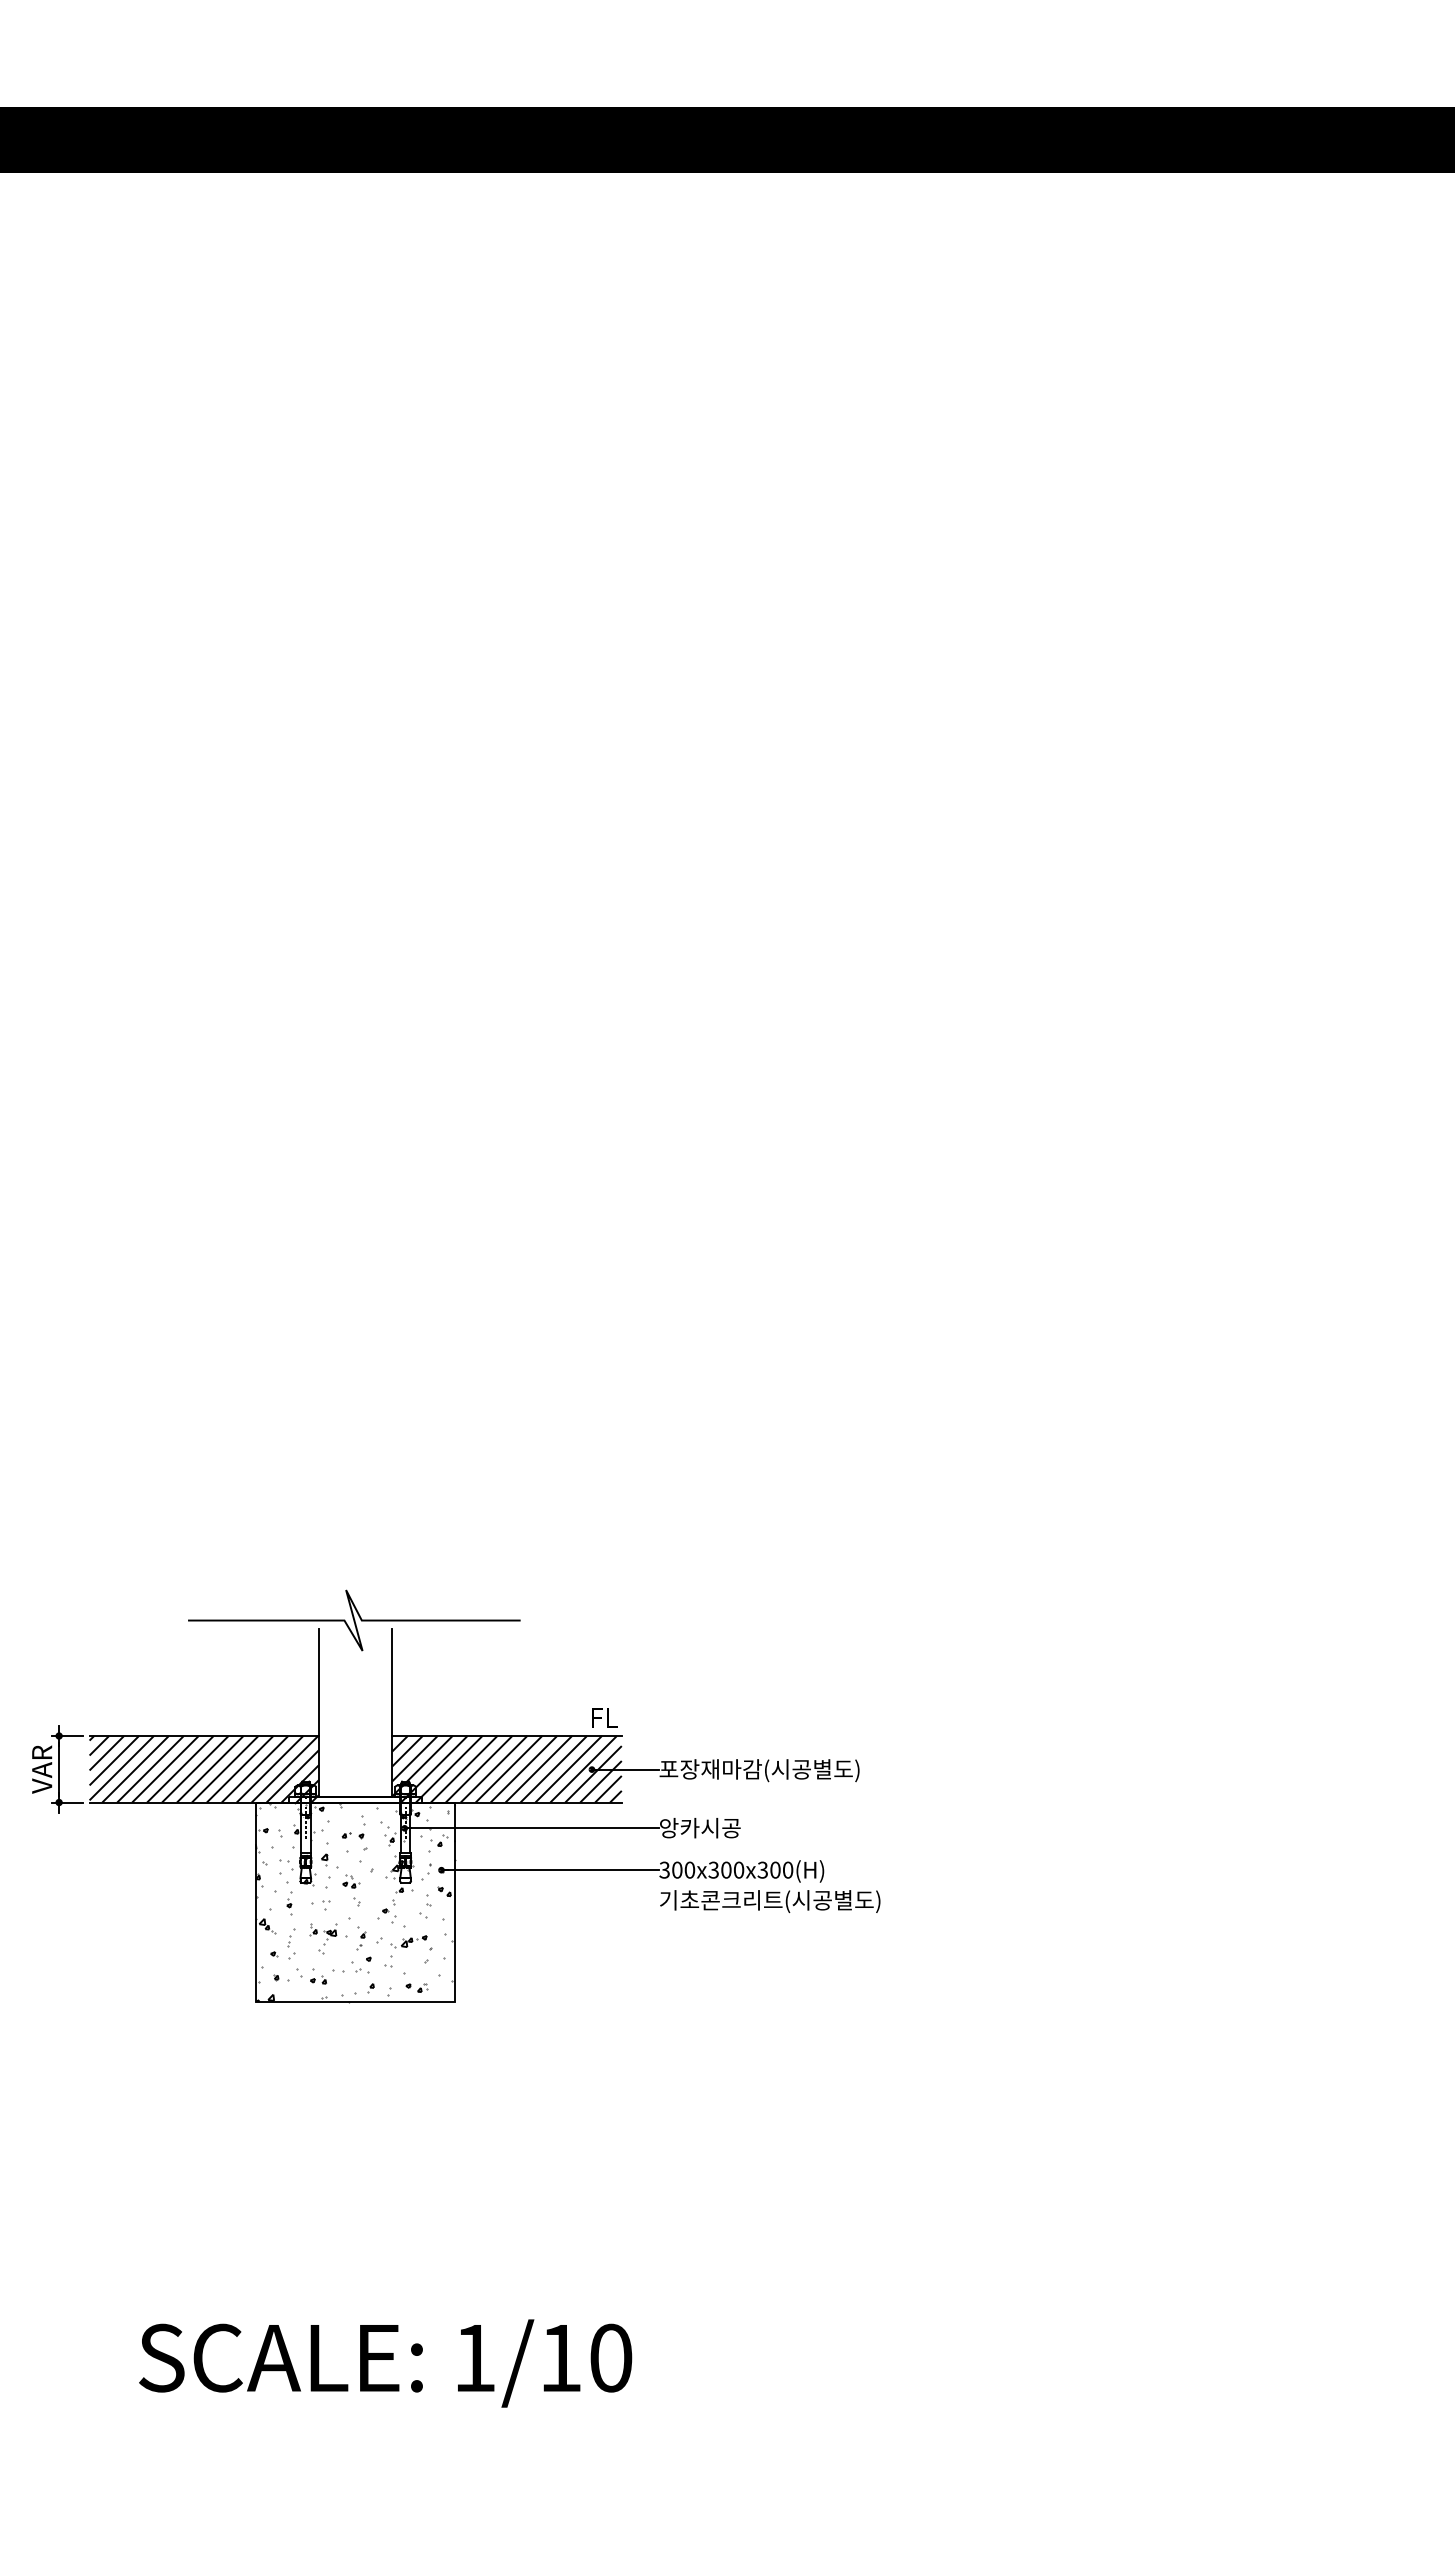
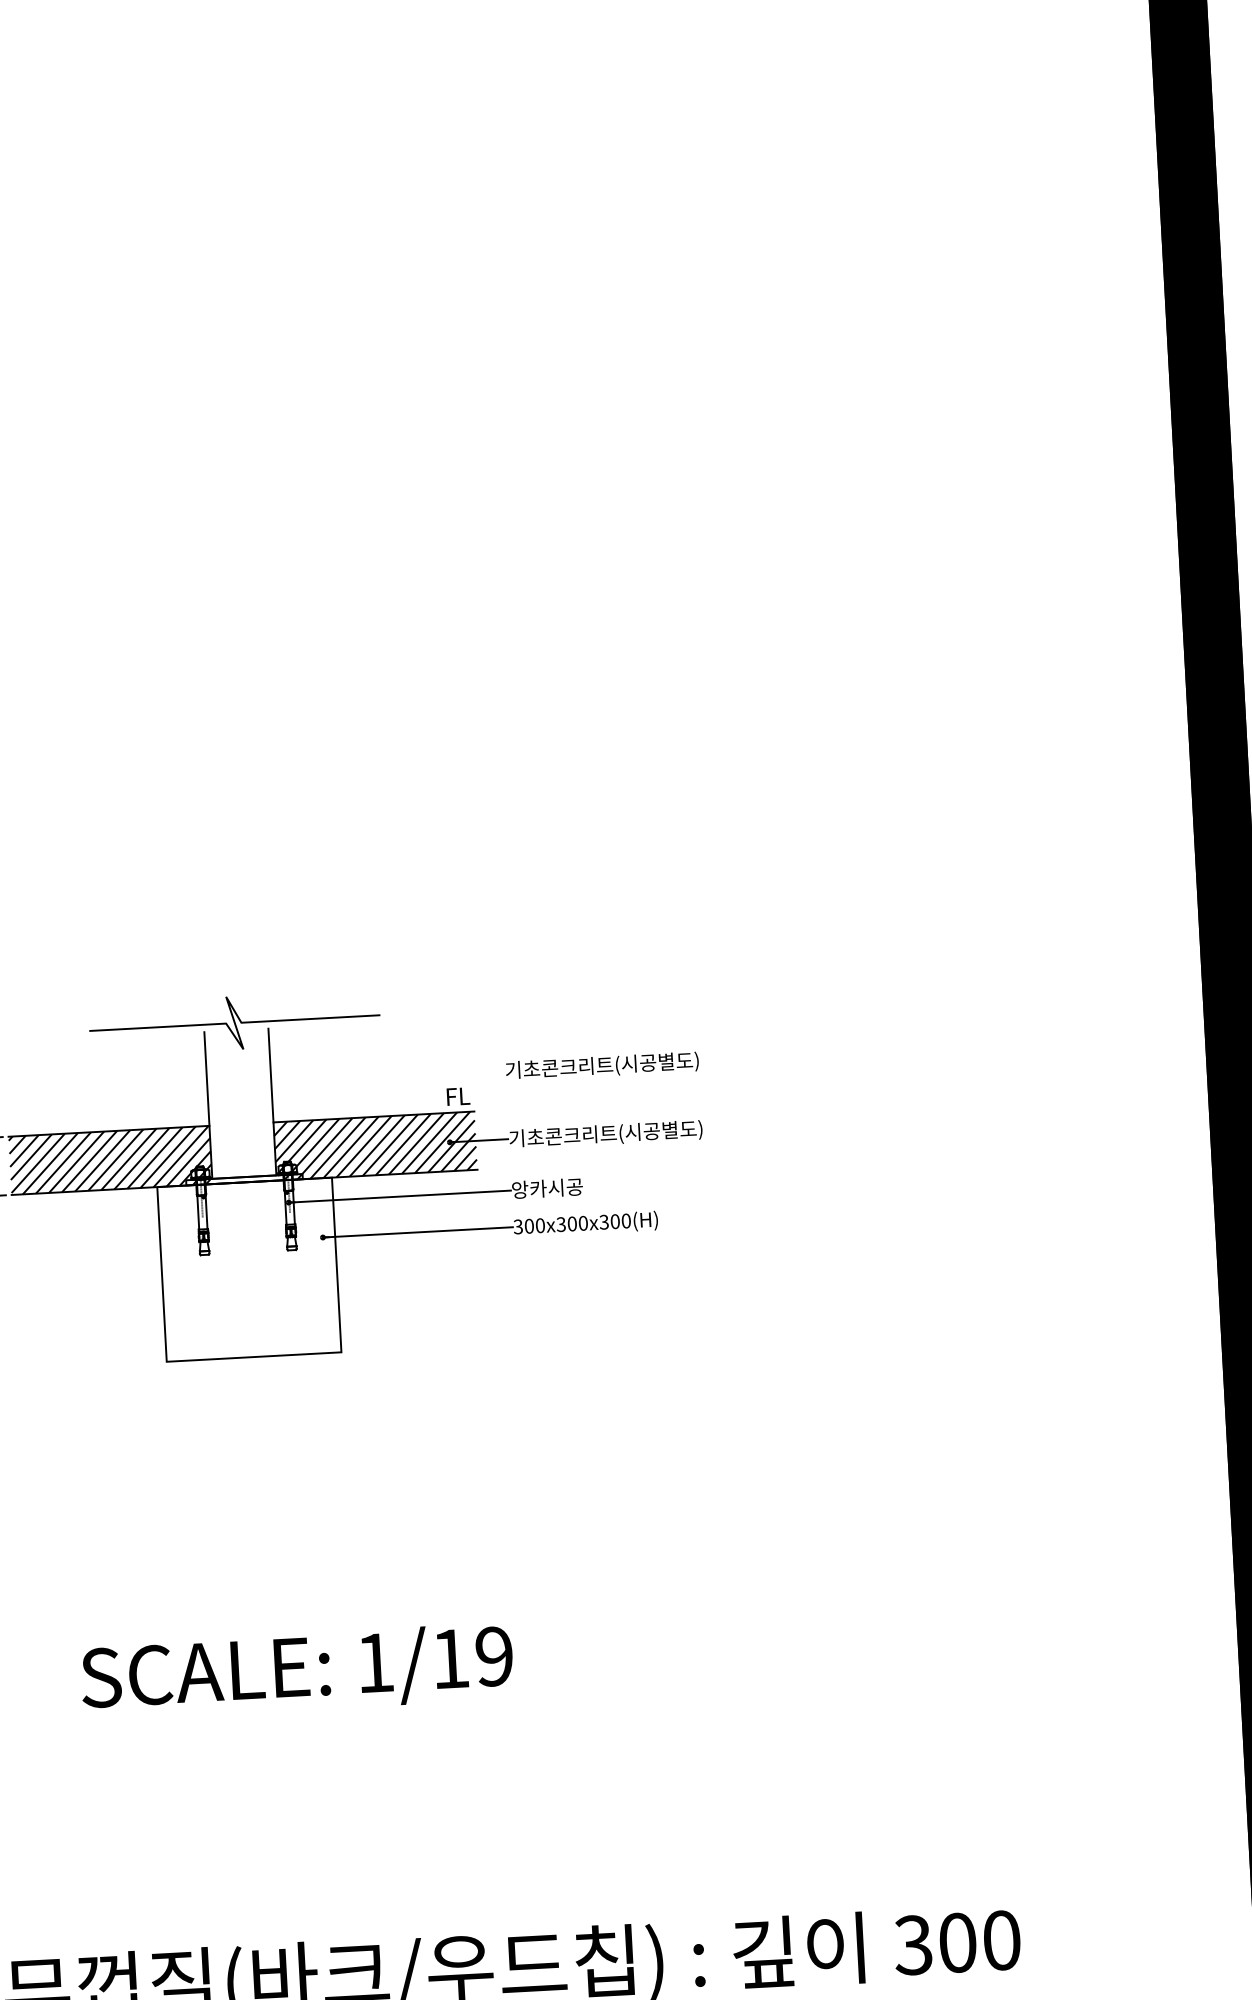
text: (769, 1770) -> (605, 1134), 포장재마감(시공별도) -> 기초콘크리트(시공별도)
text: (770, 1901) -> (602, 1066), moved
hatch: (355, 1902) -> (249, 1269), removed
text: (611, 2357) -> (494, 1656), 1/10 -> 1/19

